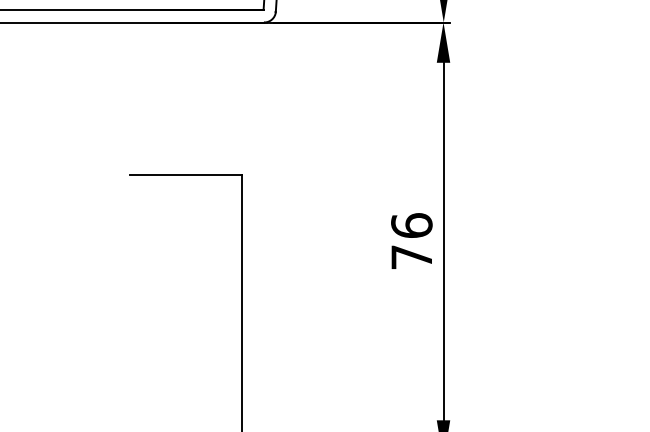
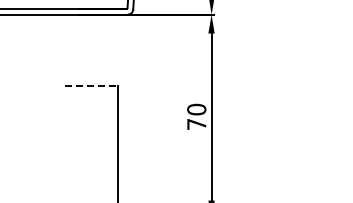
line: (186, 174) -> (91, 85), solid -> dashed
text: (411, 225) -> (196, 109), 76 -> 70

